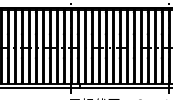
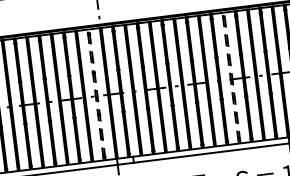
line: (63, 9) -> (87, 29), solid -> dashed
line: (140, 9) -> (222, 12), solid -> dashed

